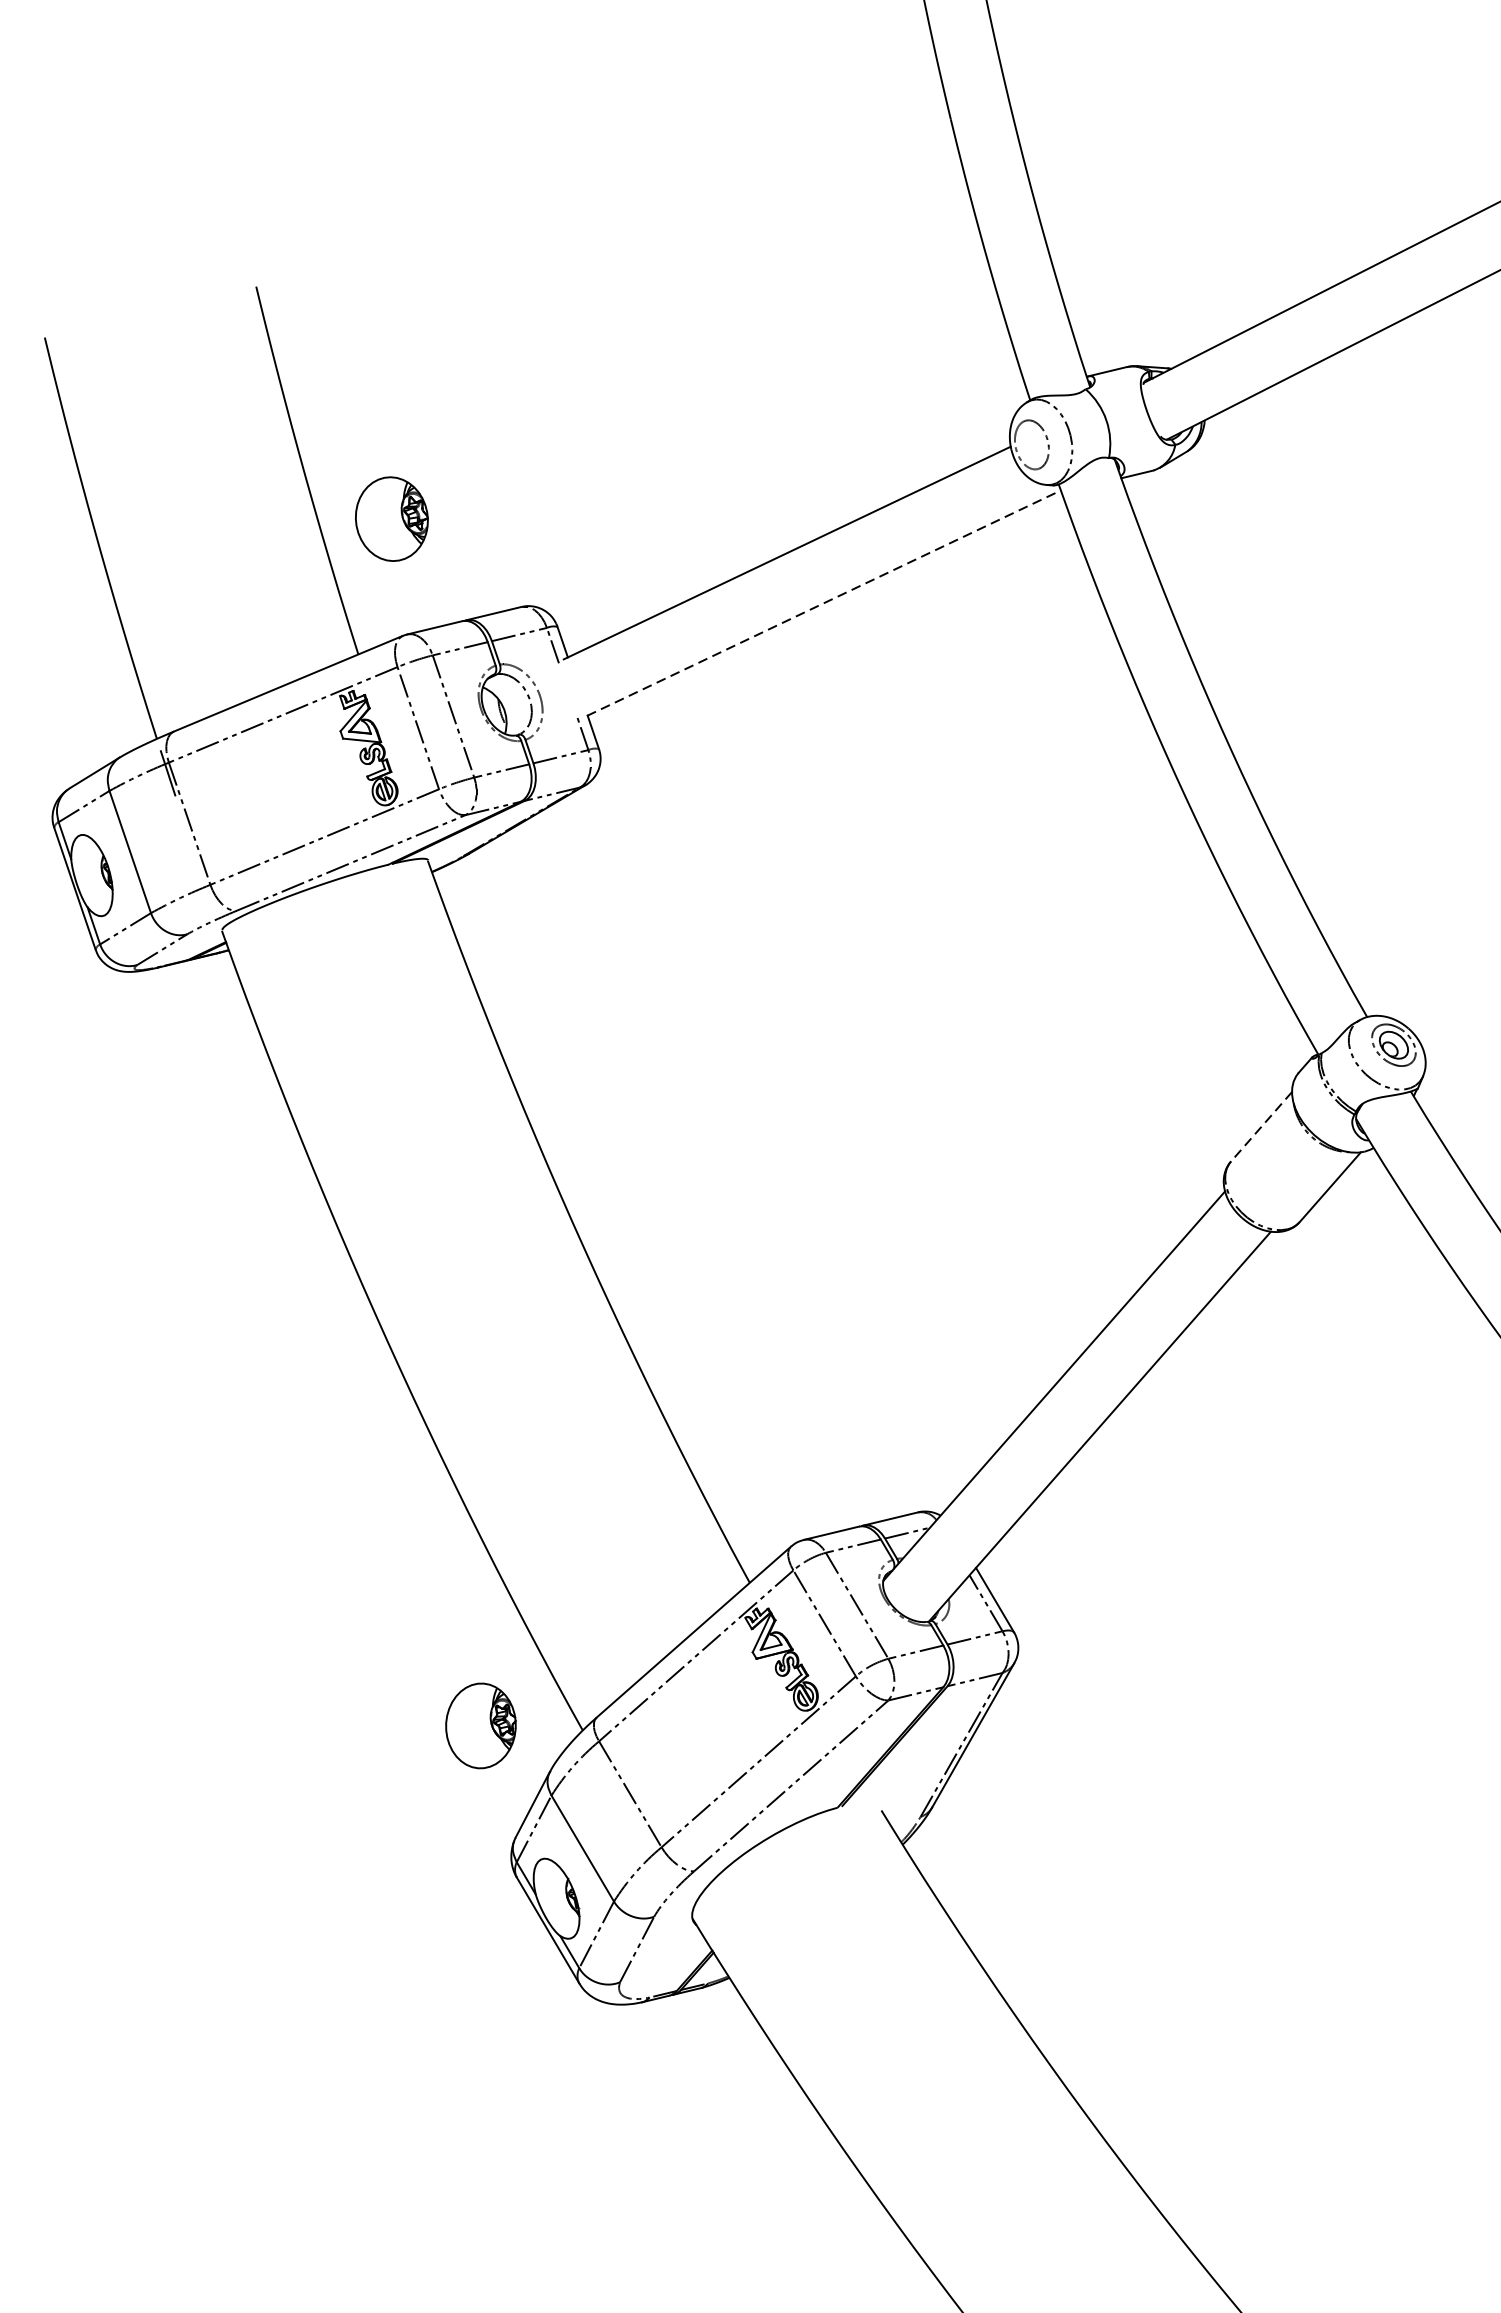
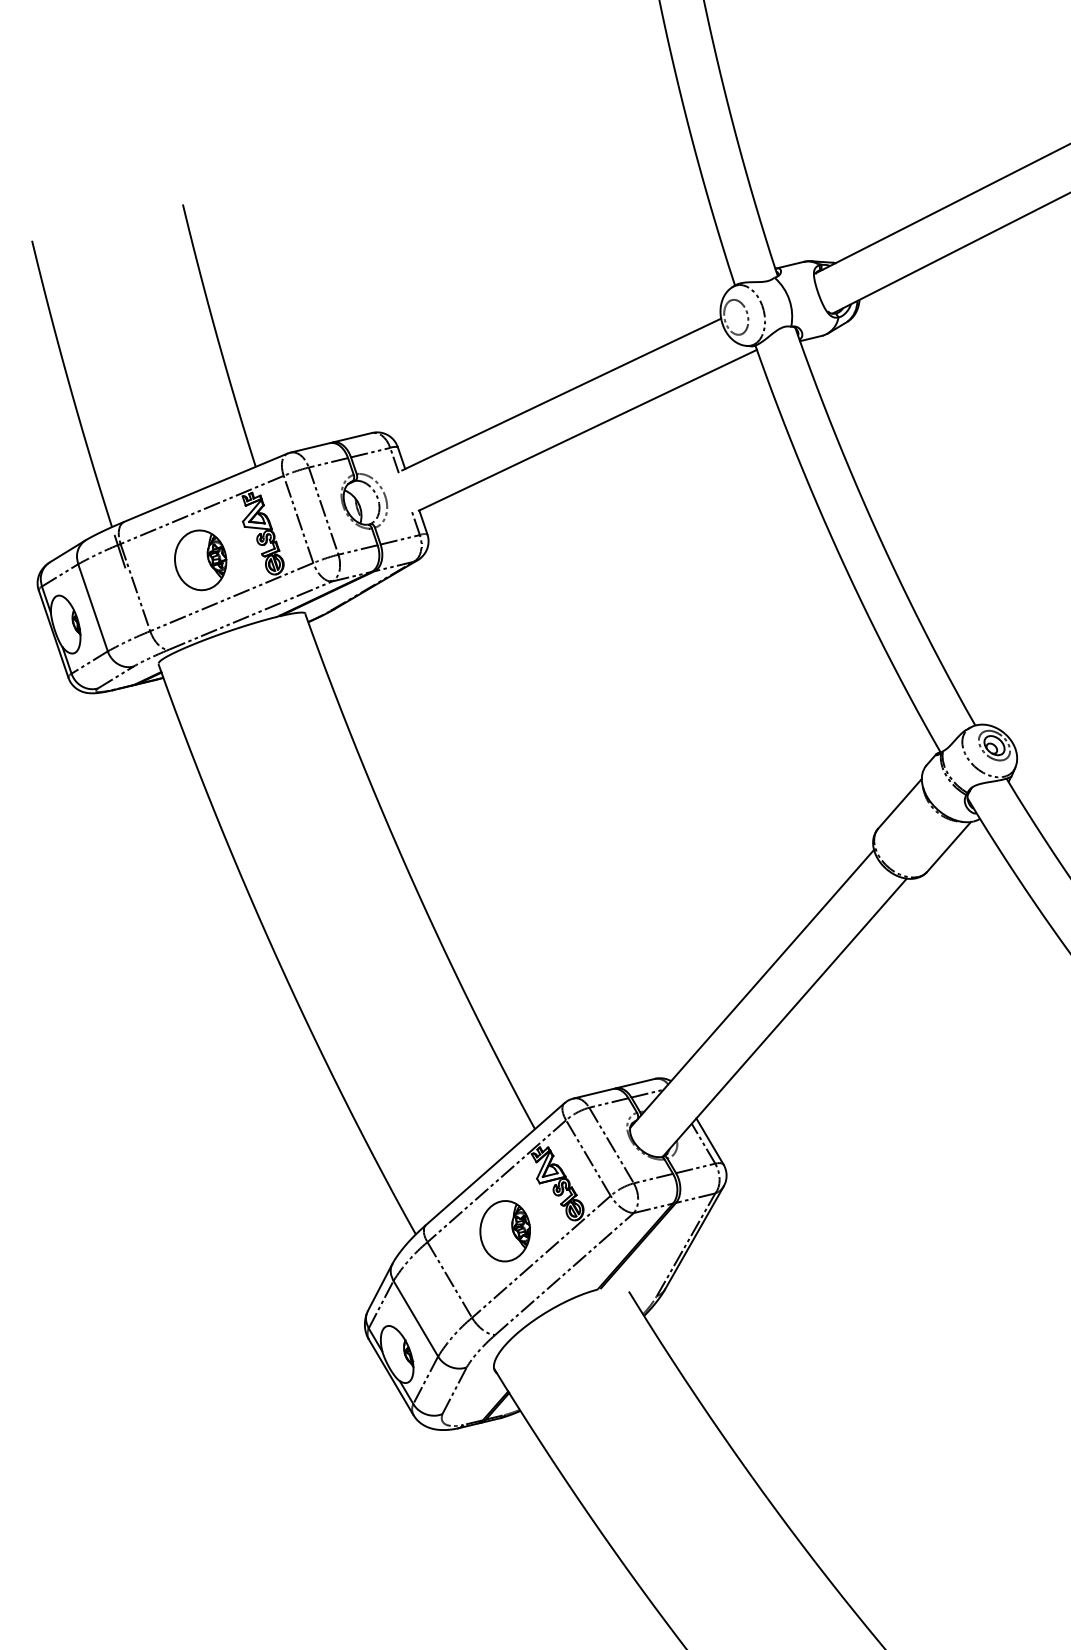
part: (391, 519) -> (200, 560), moved
line: (824, 603) -> (588, 430), dashed -> solid
line: (1260, 1127) -> (899, 804), dashed -> solid
part: (481, 1726) -> (505, 1231), moved

